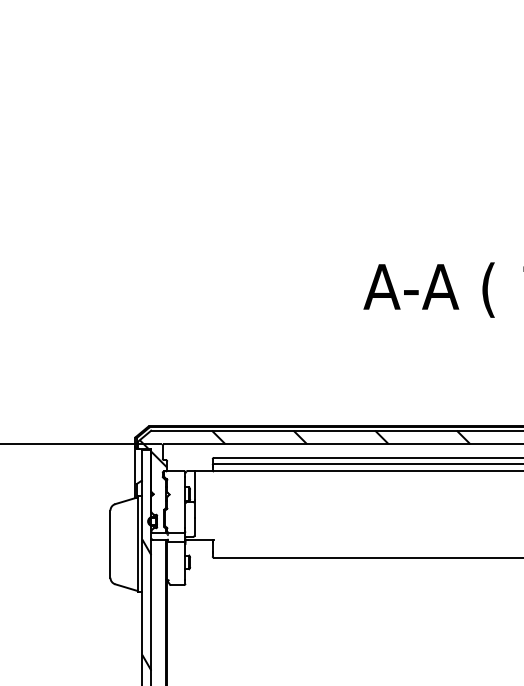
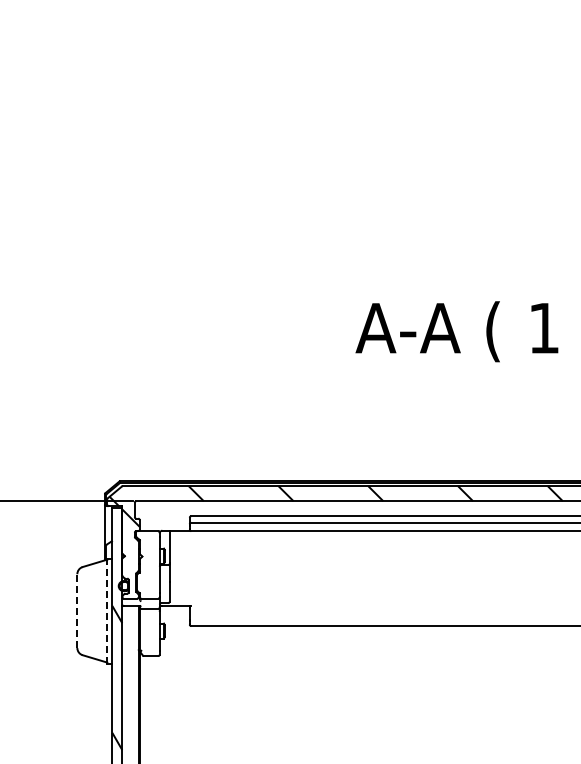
line: (137, 543) -> (107, 610), solid -> dashed
line: (110, 544) -> (77, 611), solid -> dashed

